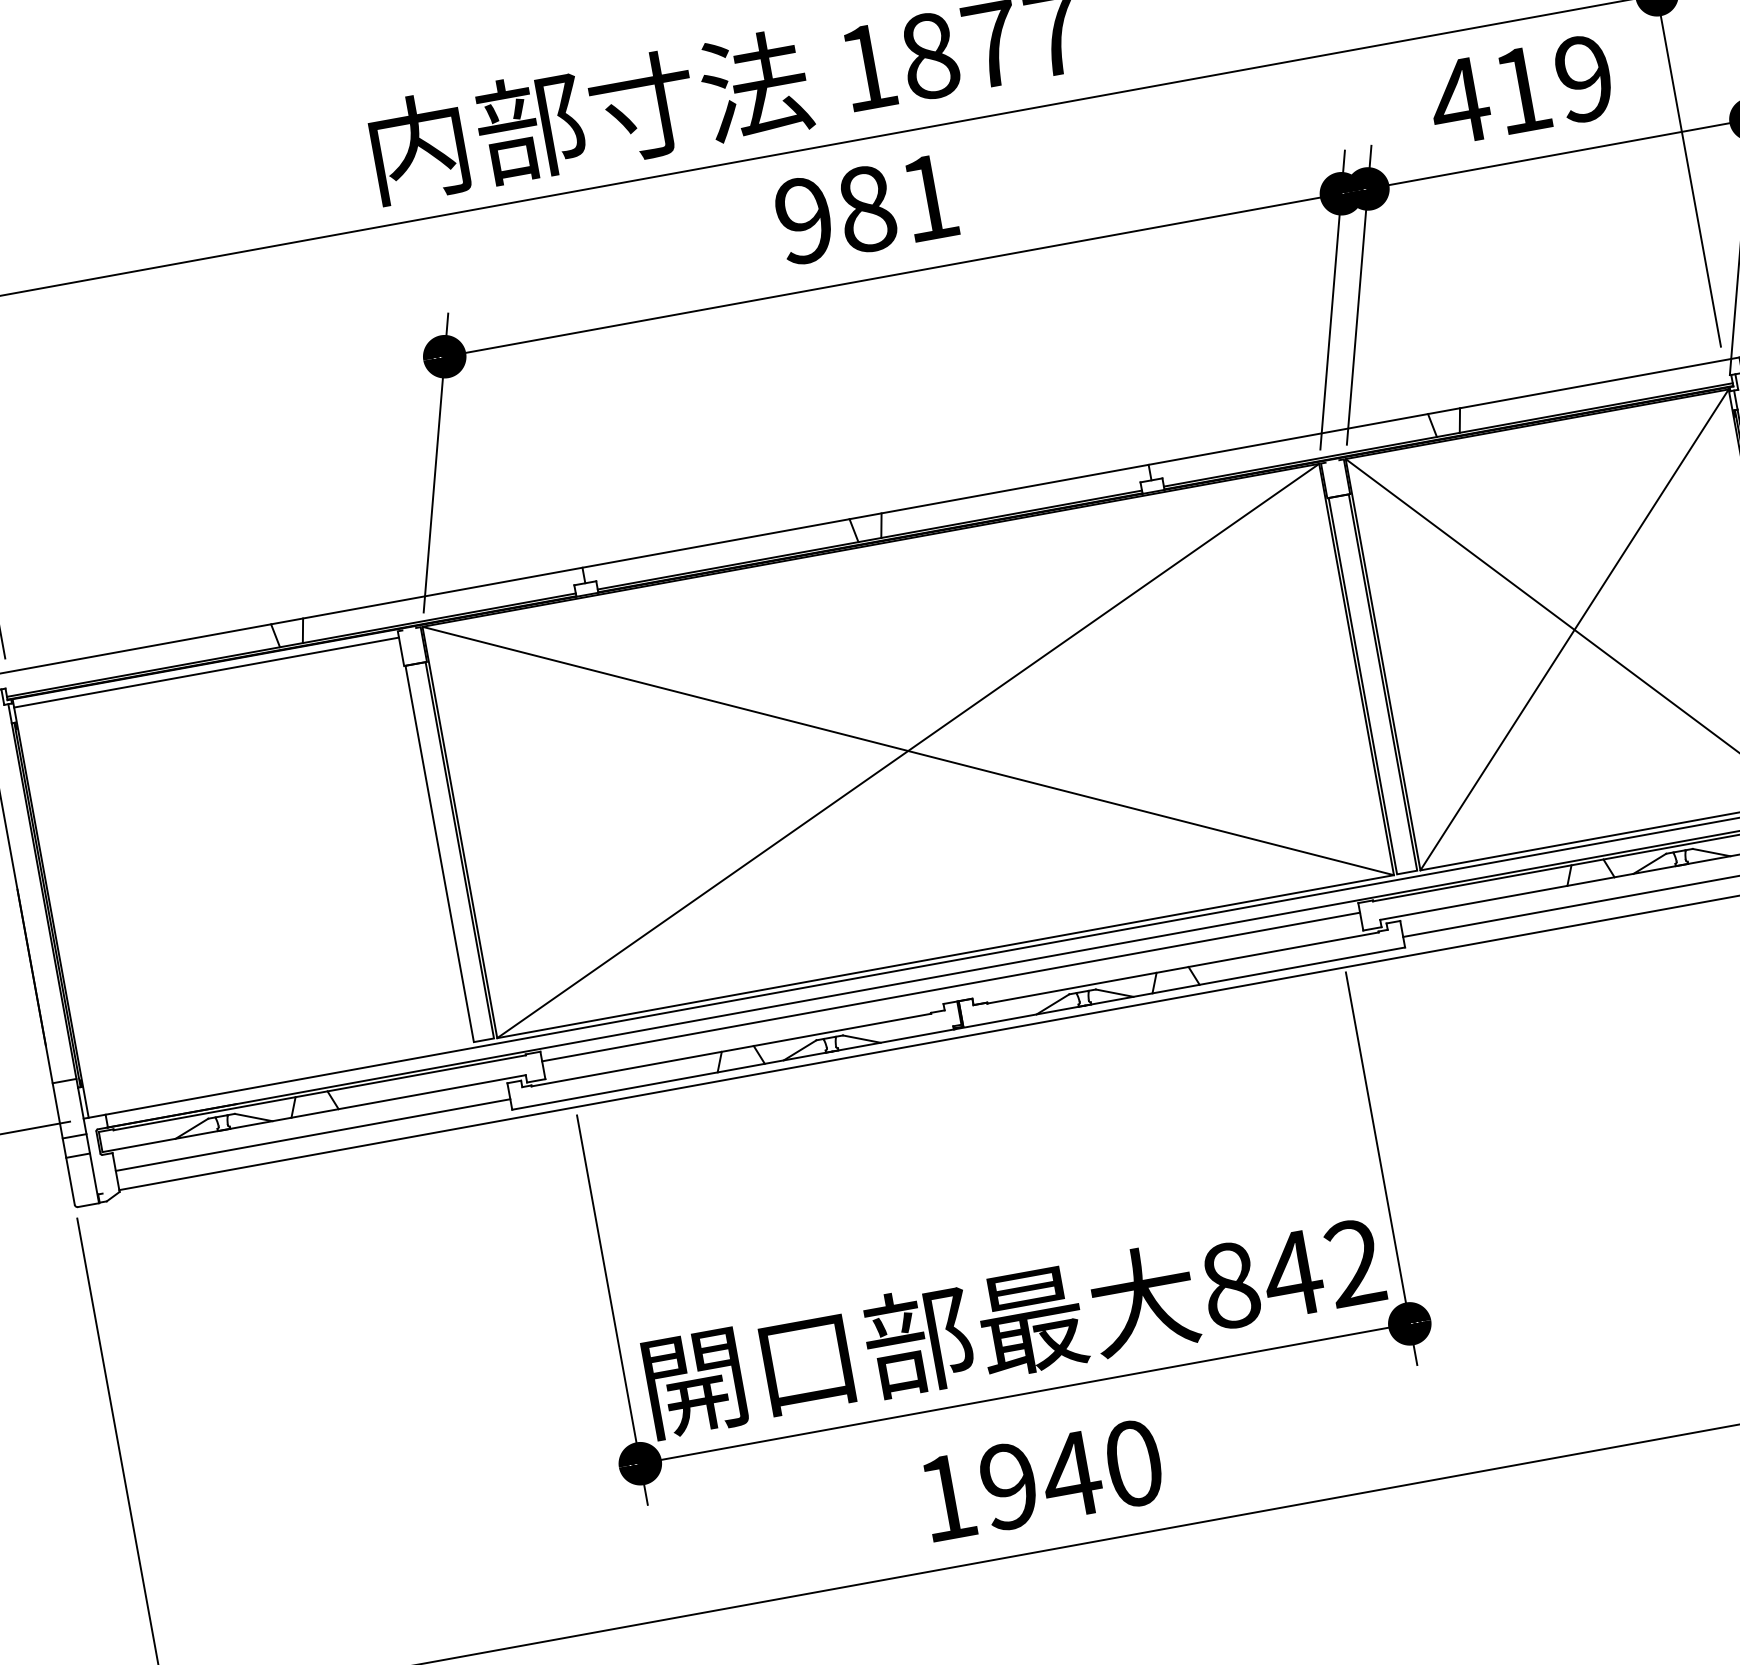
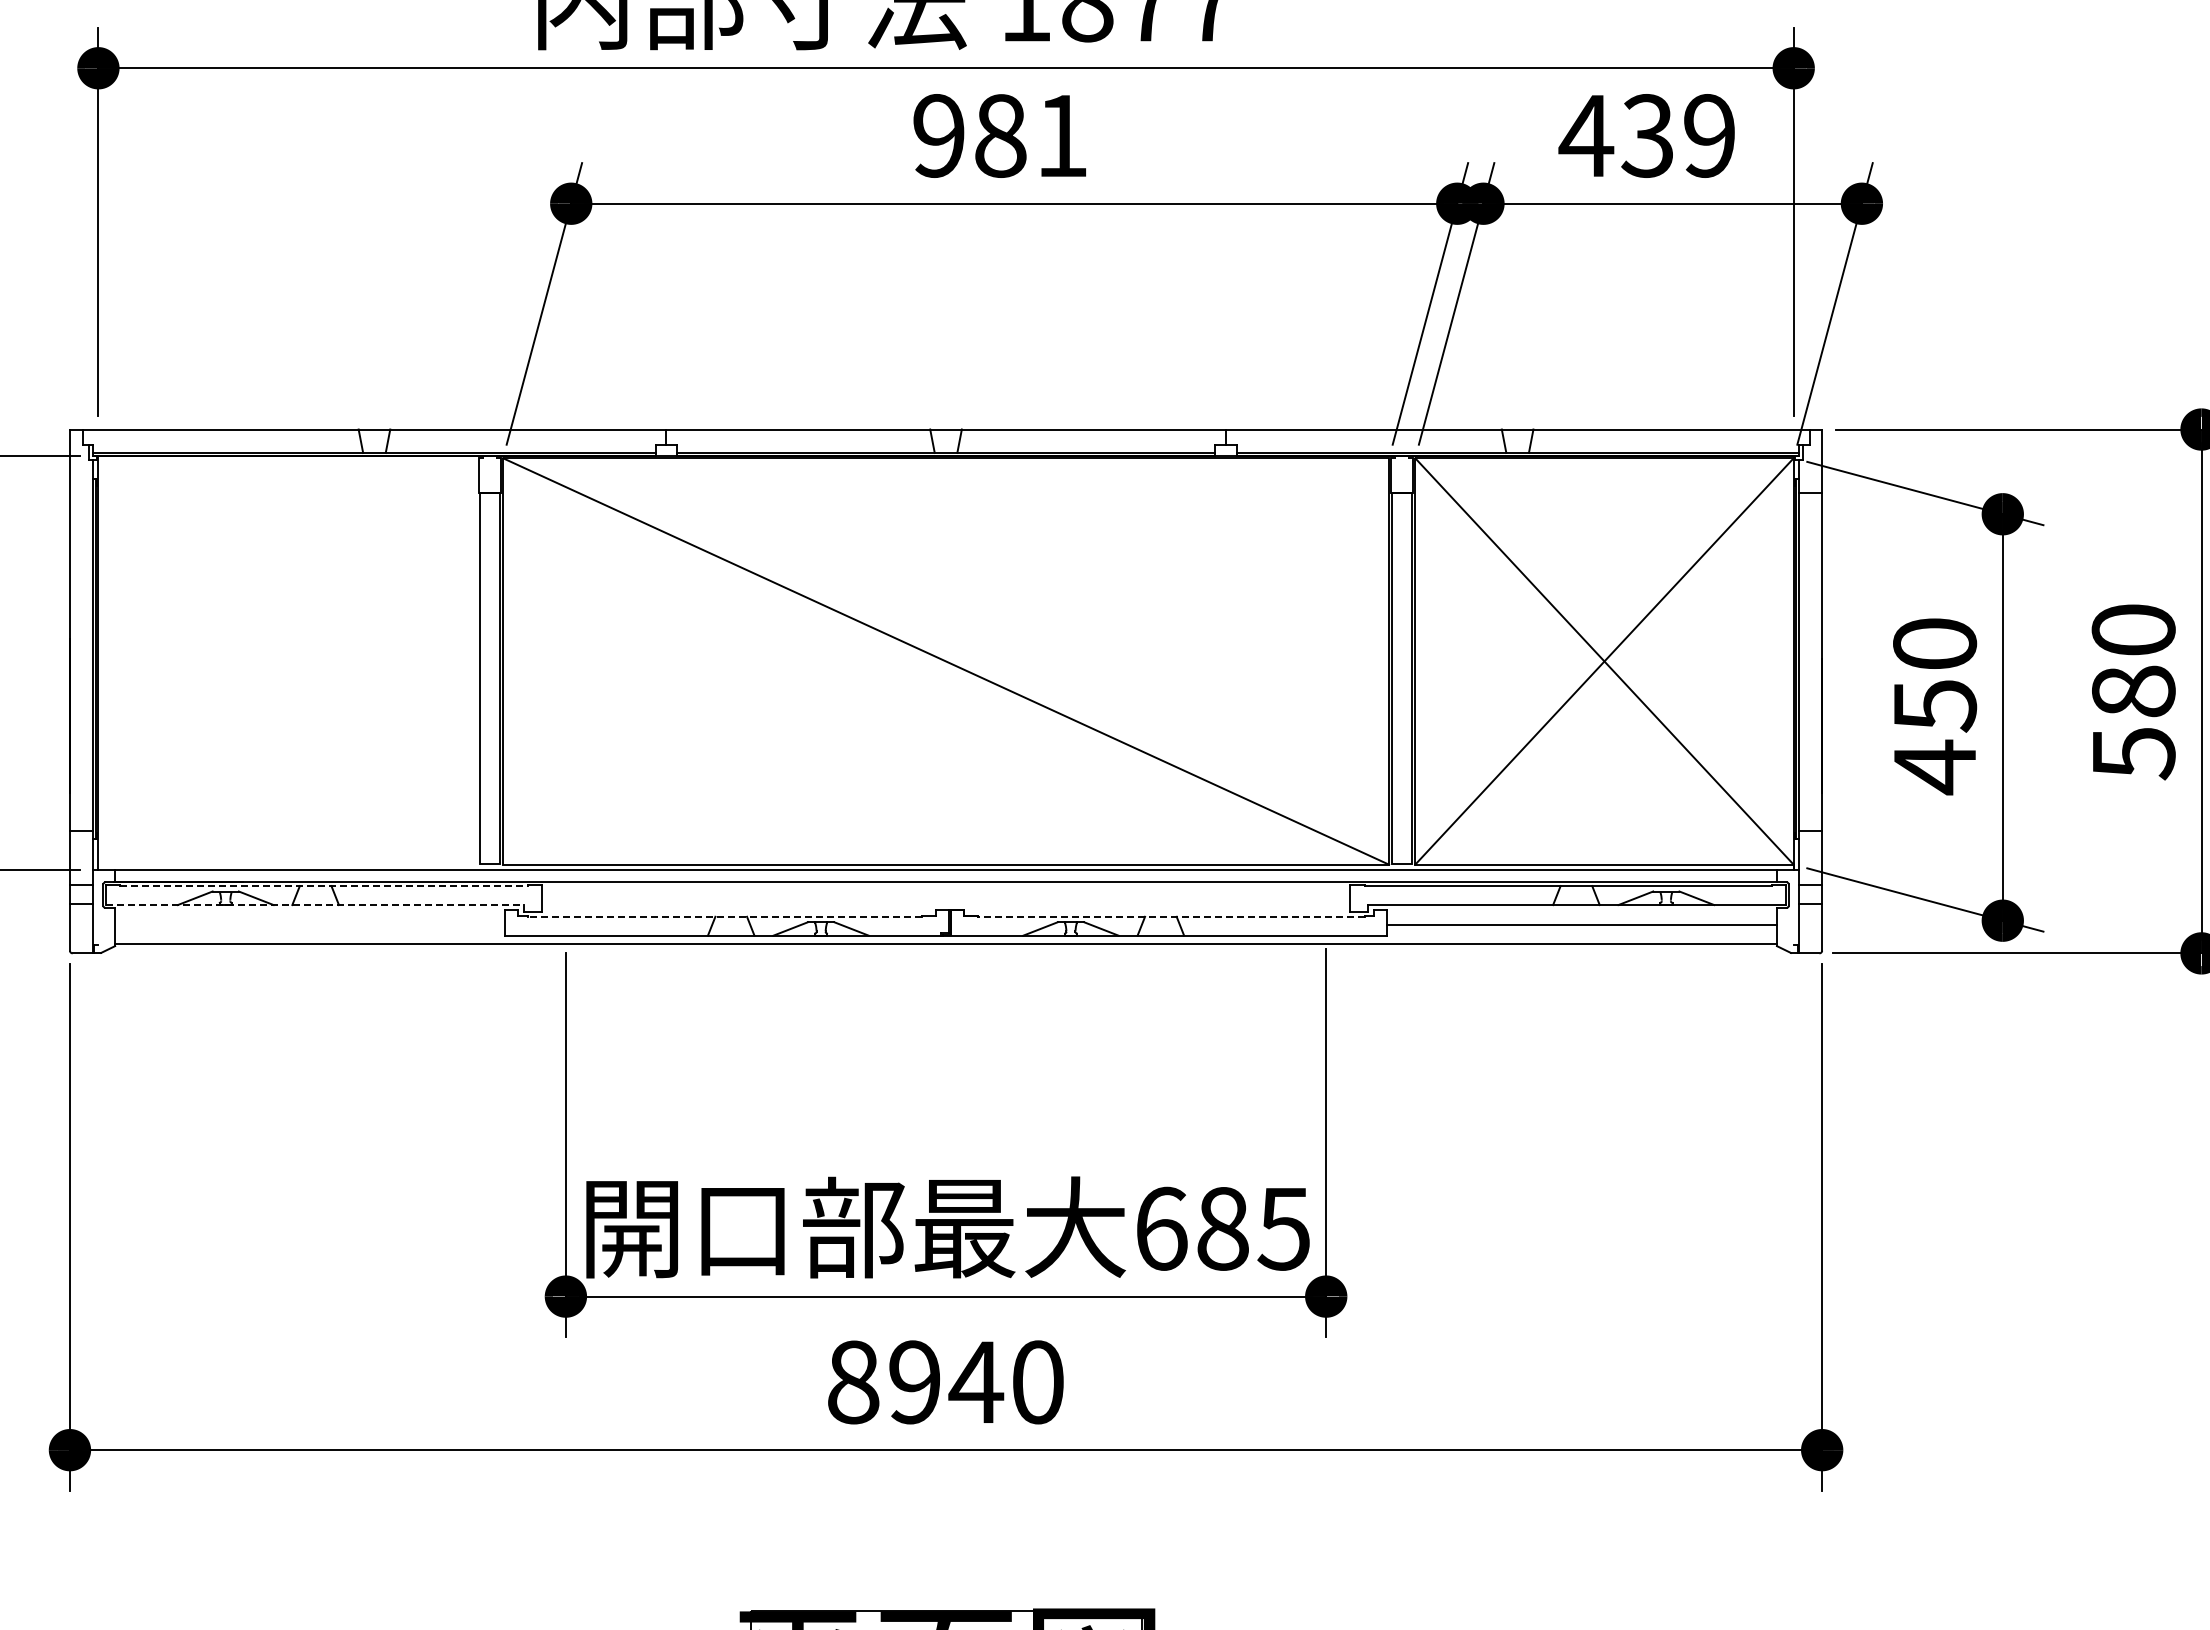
text: (1520, 89) -> (1646, 135), 419 -> 439
line: (206, 672) -> (288, 464), removed
line: (908, 750) -> (946, 661), removed
line: (1182, 967) -> (1170, 916), solid -> dashed
line: (950, 986) -> (945, 894), removed
line: (730, 1049) -> (724, 916), solid -> dashed
line: (319, 1093) -> (323, 886), solid -> dashed
line: (314, 1113) -> (315, 905), solid -> dashed
line: (312, 1135) -> (309, 925), removed
text: (1293, 1273) -> (1223, 1228), 842 -> 685
text: (947, 1497) -> (853, 1382), 1940 -> 8940

